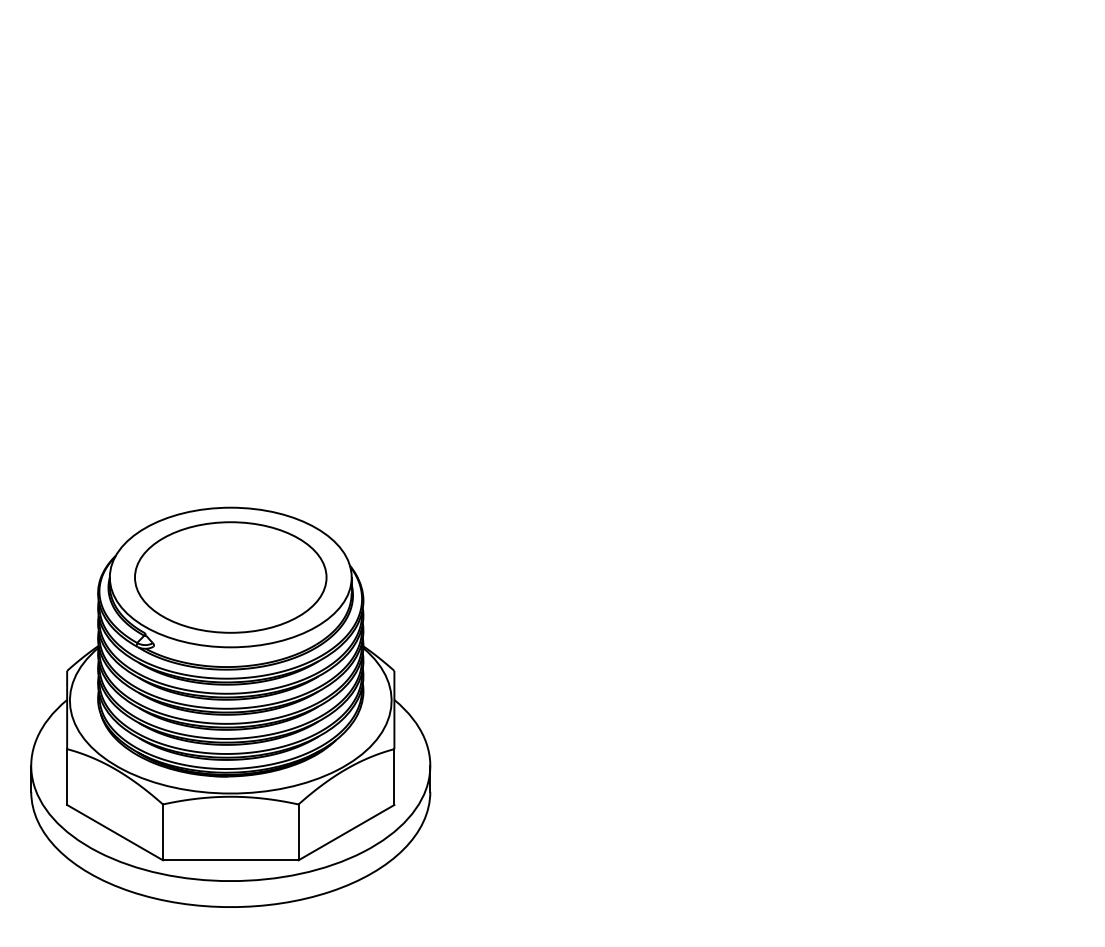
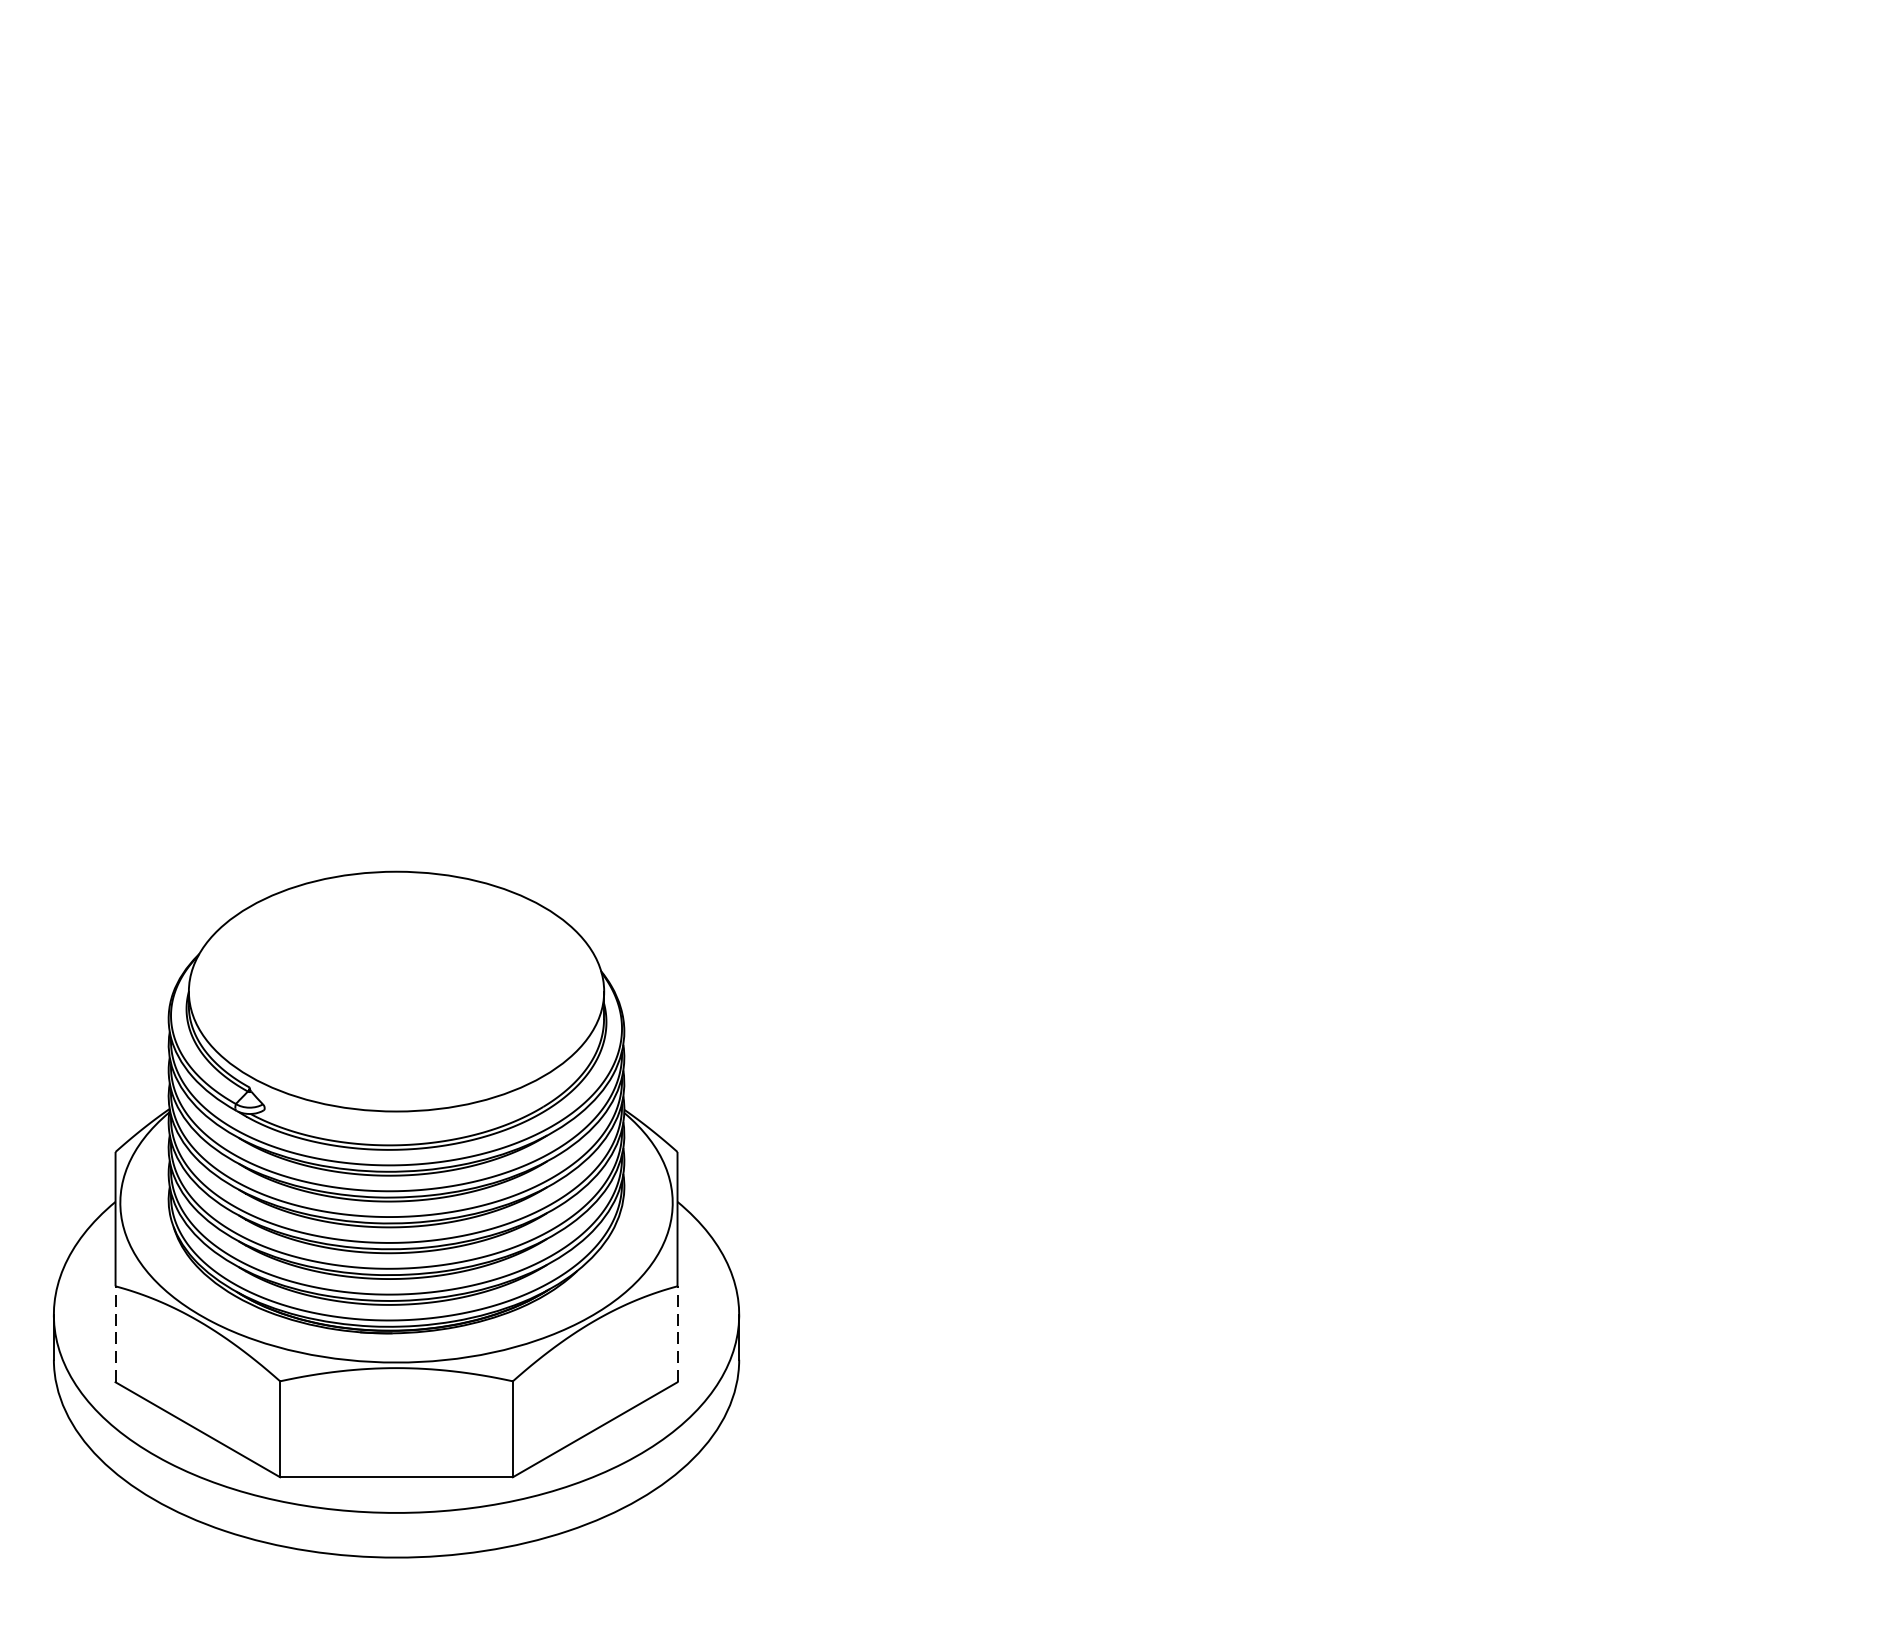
part: (230, 577) -> (396, 991), removed
line: (67, 777) -> (116, 1335), solid -> dashed
line: (394, 777) -> (677, 1335), solid -> dashed

